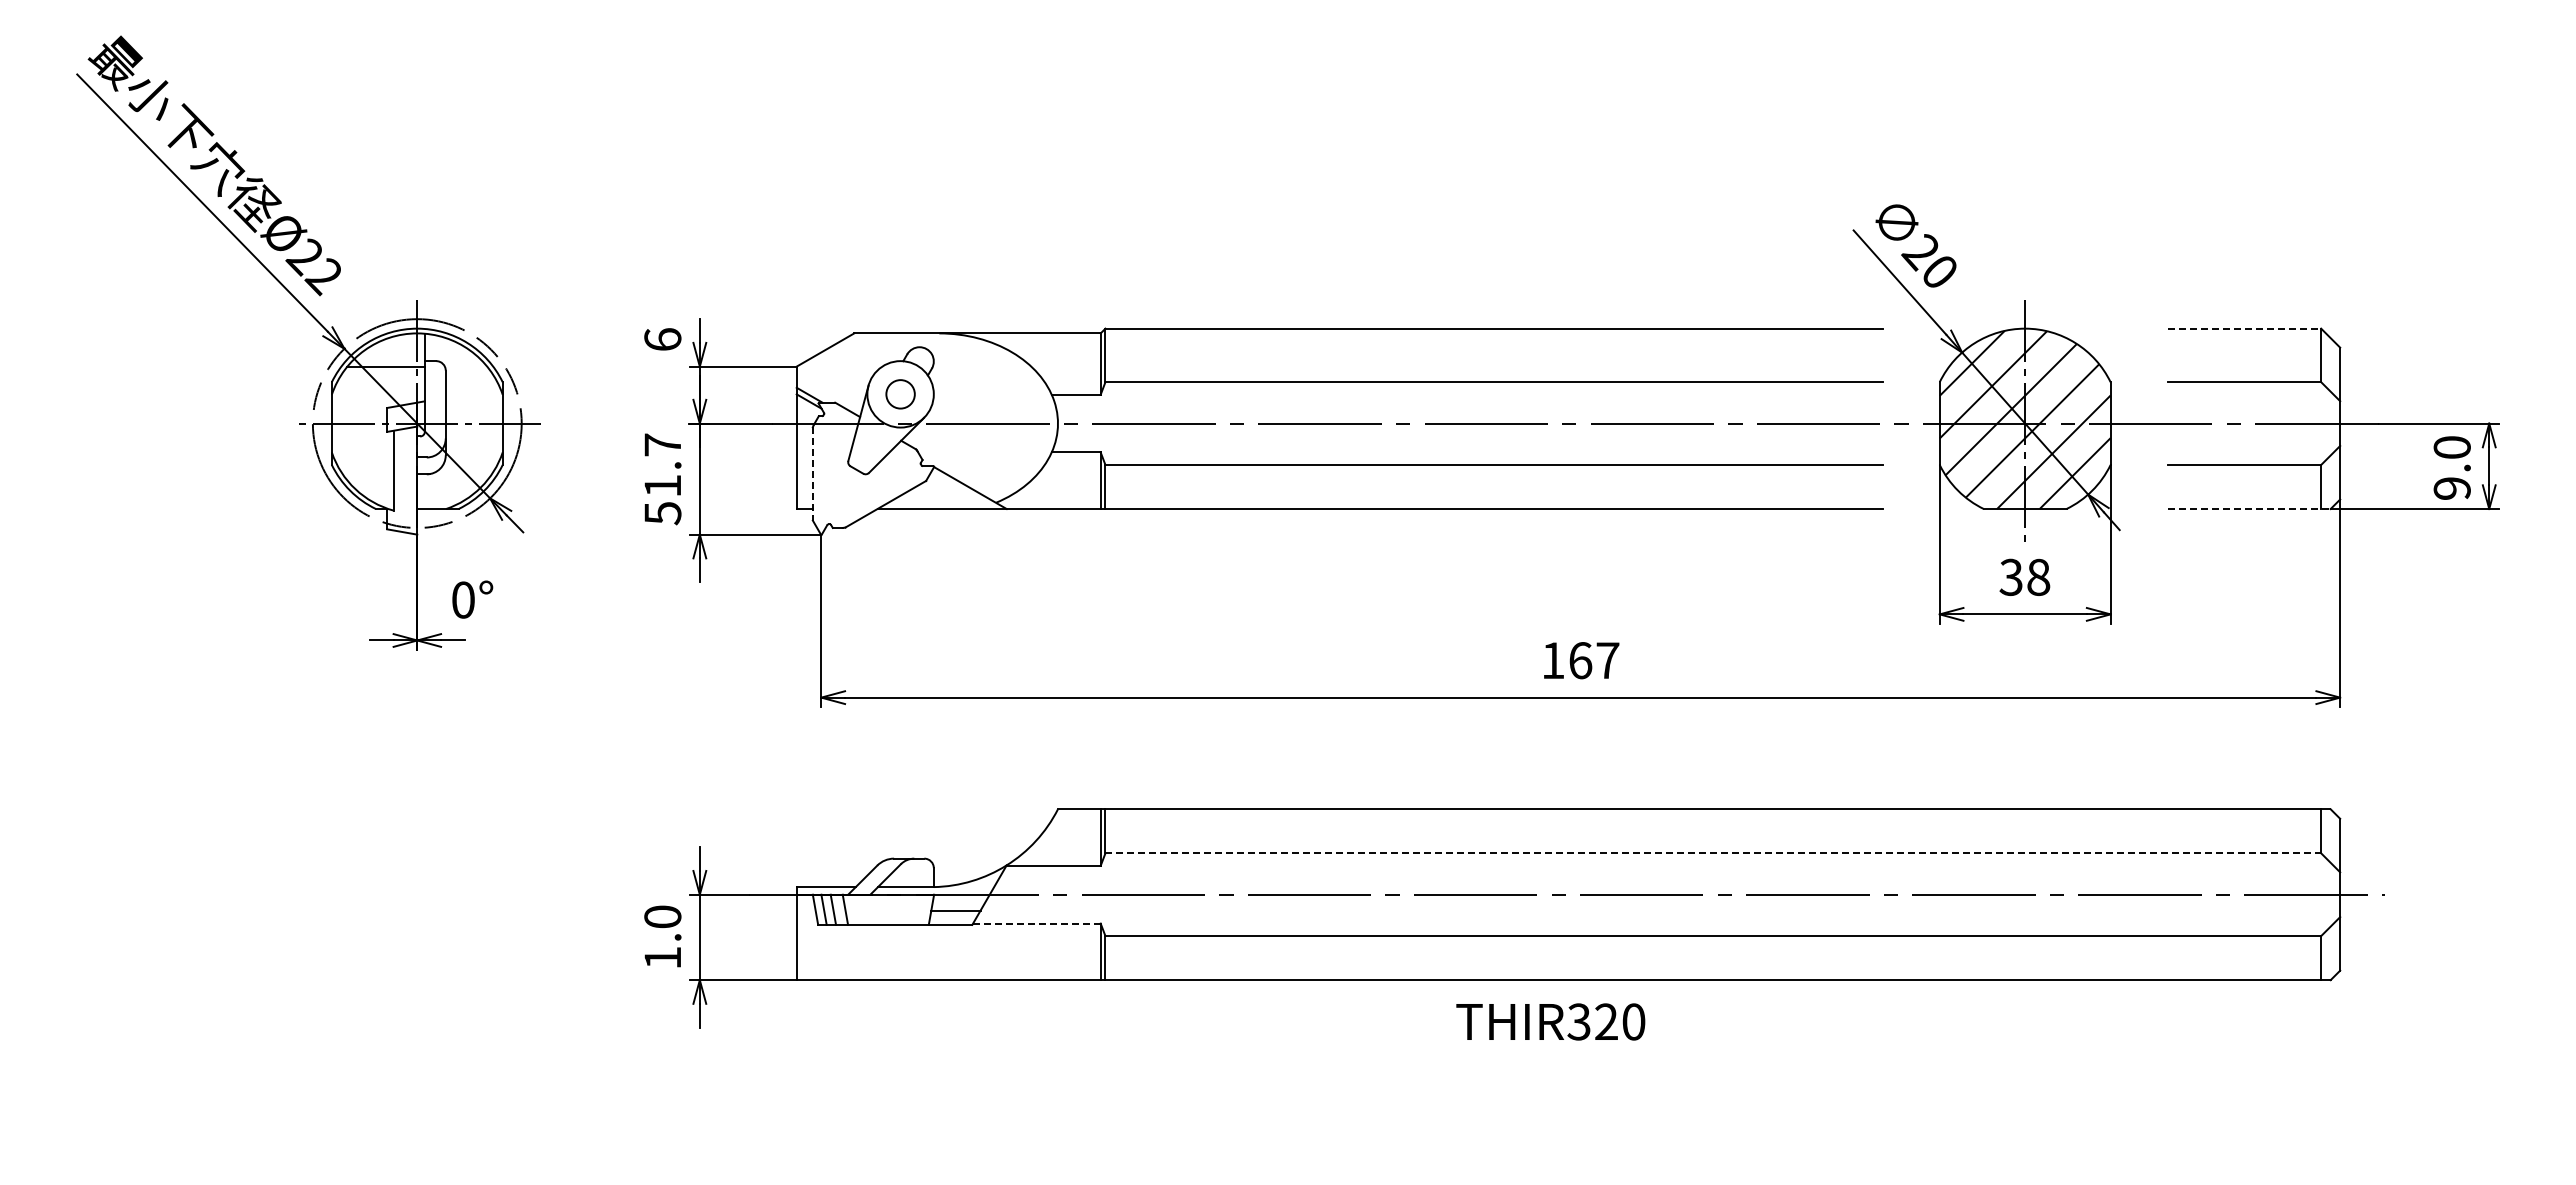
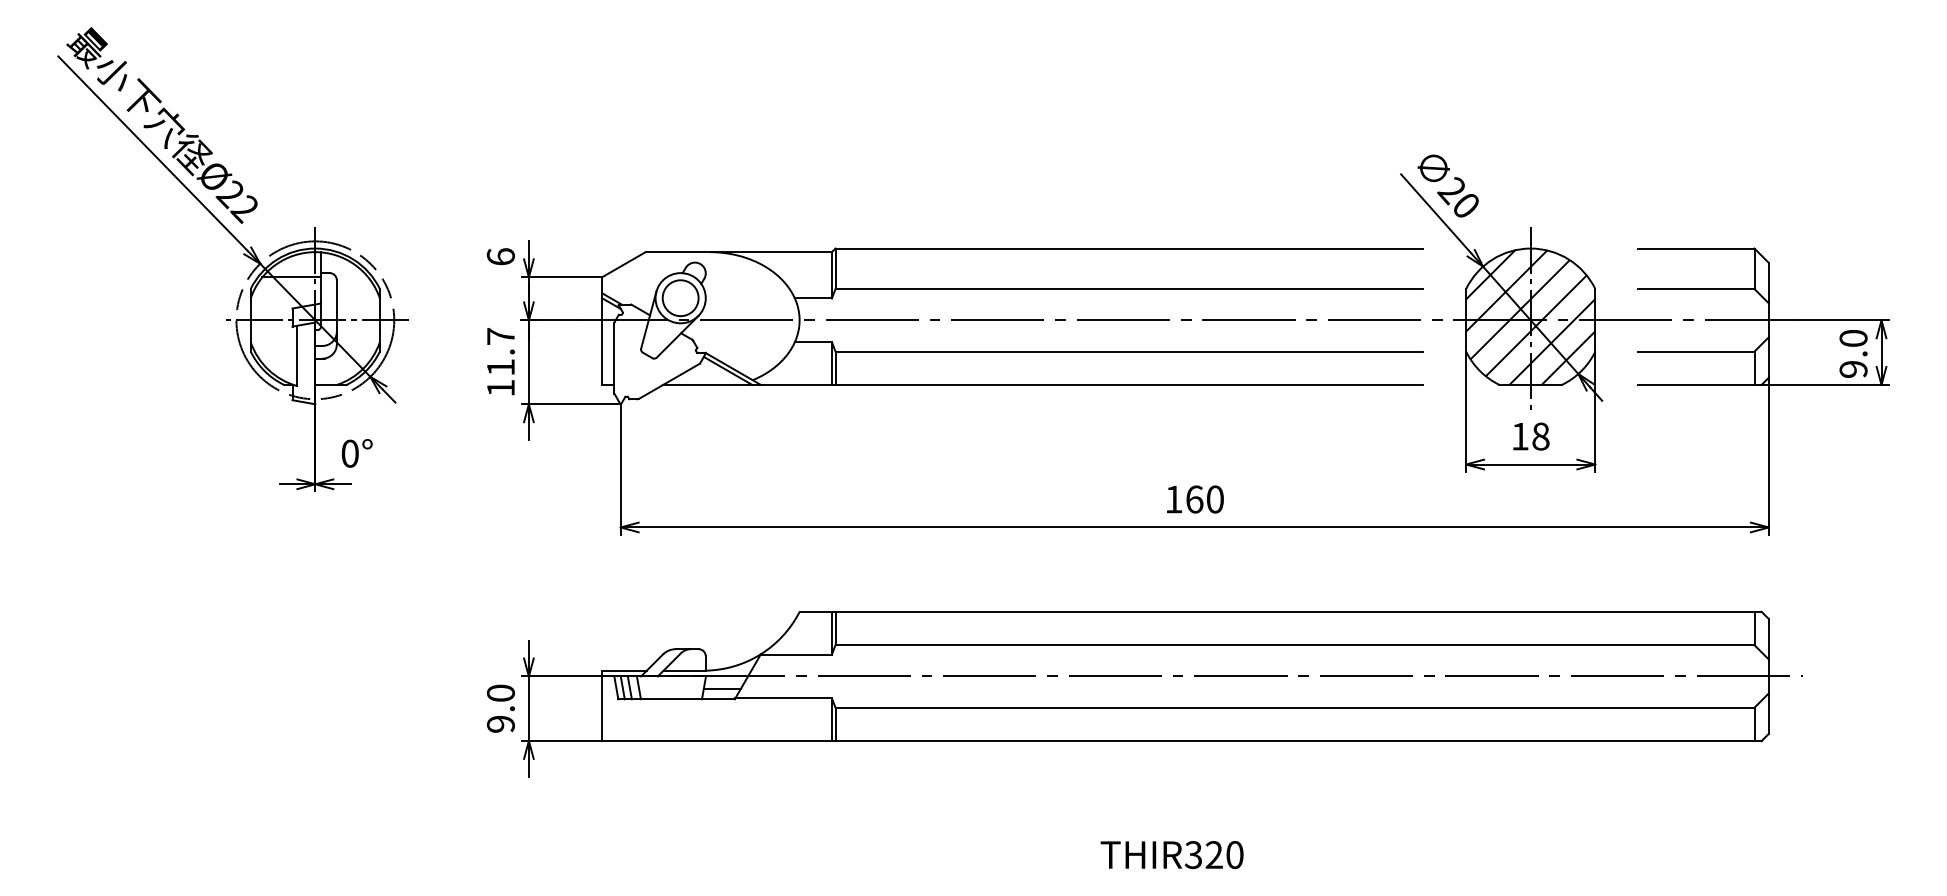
line: (2244, 328) -> (1696, 248), dashed -> solid
circle: (900, 394) -> (680, 298), size x1.67
line: (812, 473) -> (614, 358), dashed -> solid
line: (963, 490) -> (728, 370), added
line: (2249, 509) -> (1700, 385), dashed -> solid
text: (662, 513) -> (500, 388), 51.7 -> 11.7
text: (2010, 577) -> (1519, 436), 38 -> 18
text: (1607, 660) -> (1215, 499), 167 -> 160
line: (1713, 853) -> (1295, 645), dashed -> solid
line: (1036, 923) -> (783, 698), dashed -> solid
text: (662, 958) -> (500, 724), 1.0 -> 9.0
text: (1550, 1021) -> (1171, 854), moved

